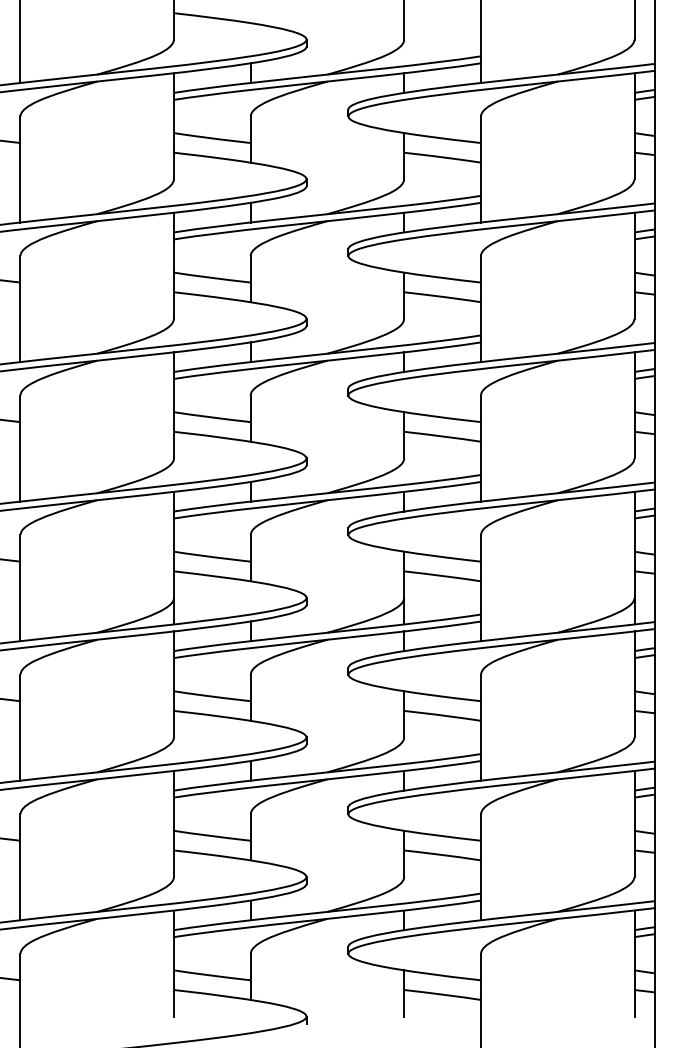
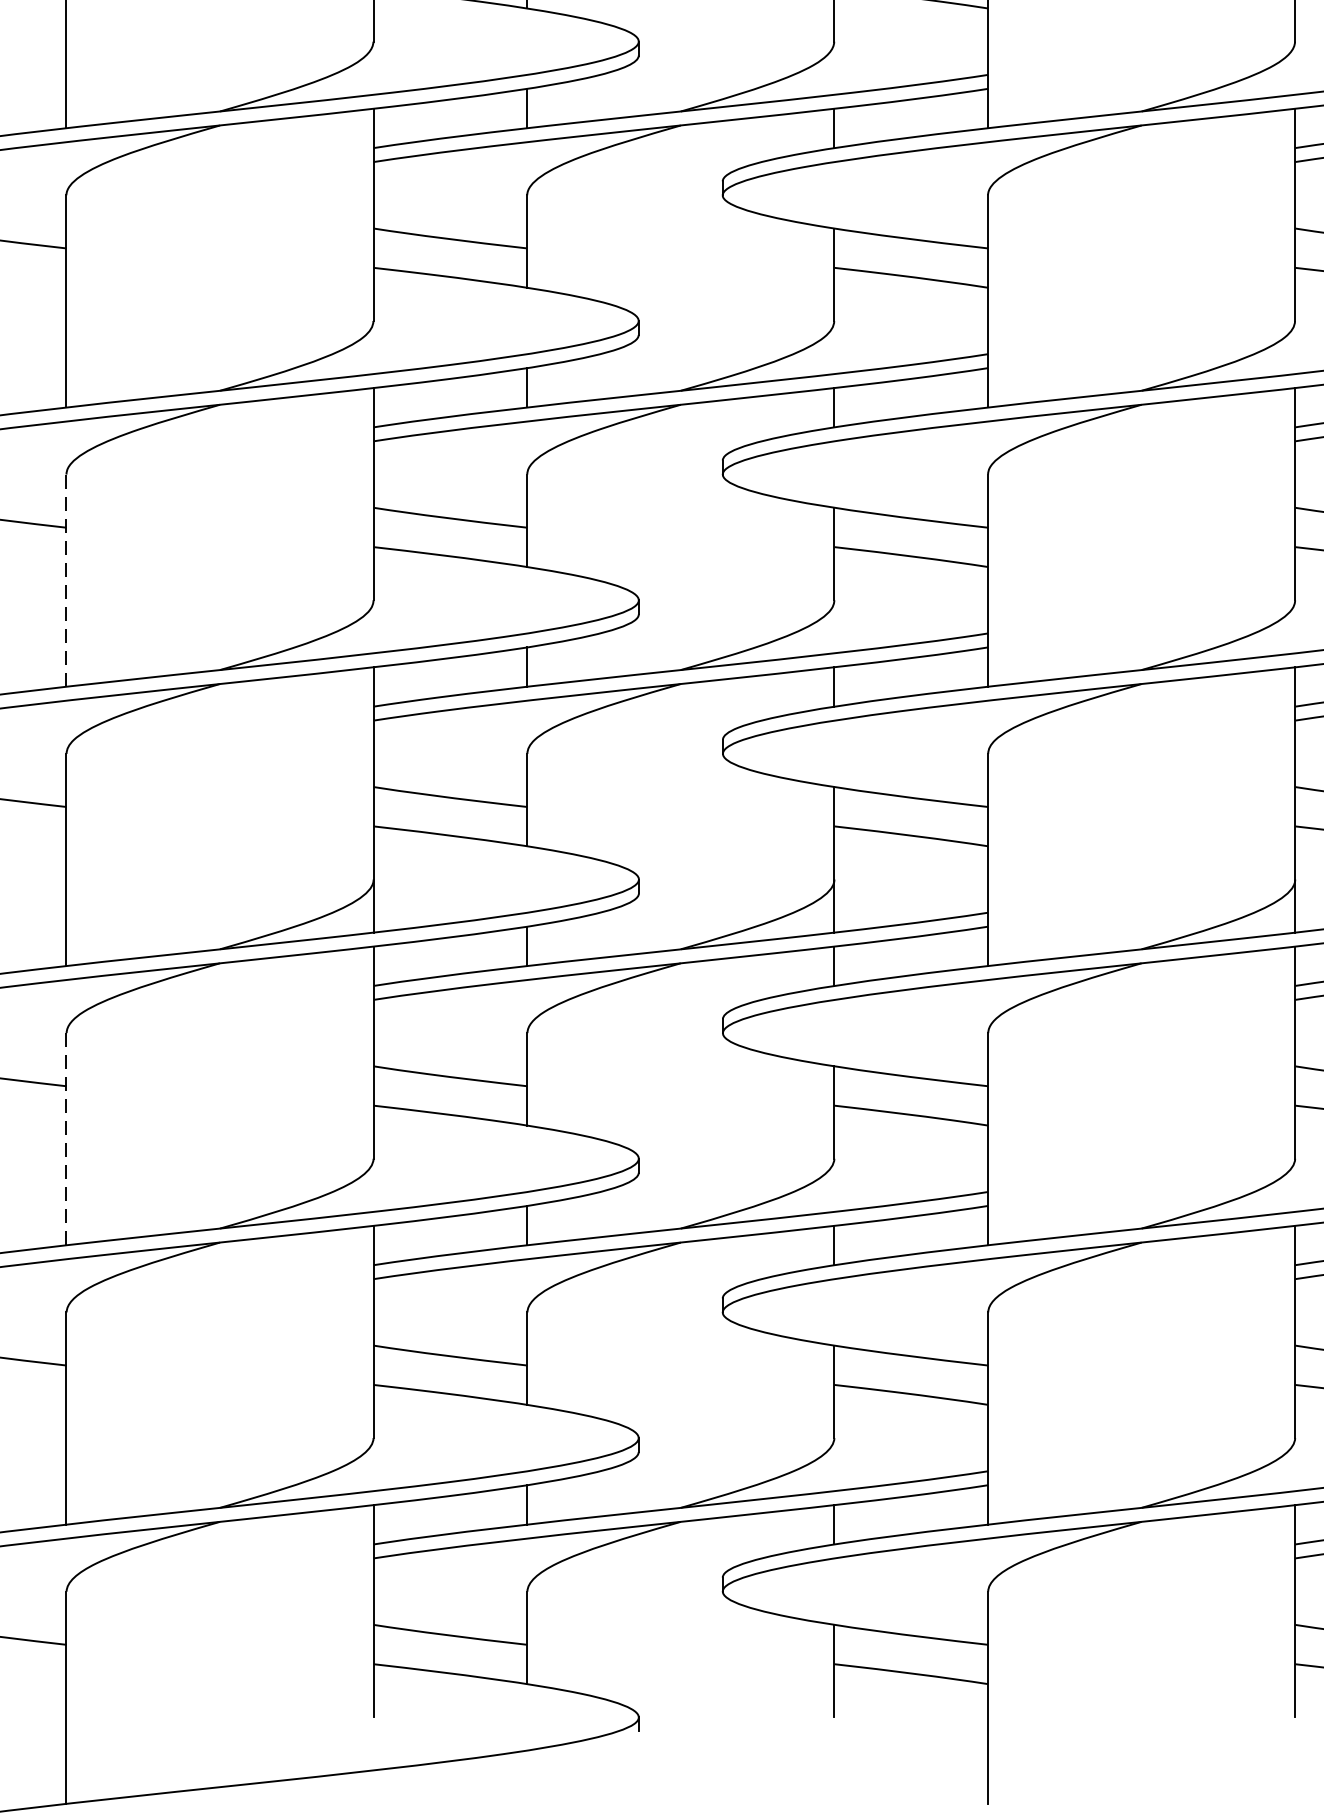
line: (20, 448) -> (66, 580), solid -> dashed
line: (20, 727) -> (66, 1138), solid -> dashed

